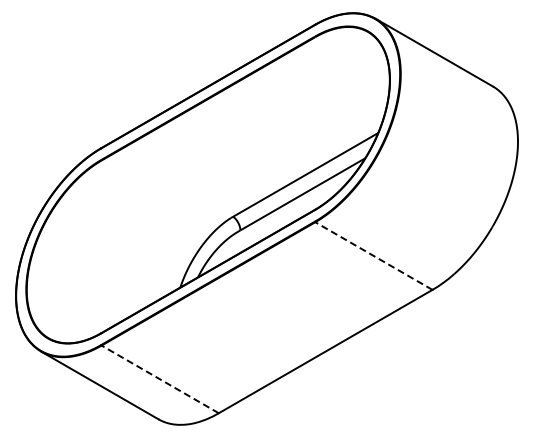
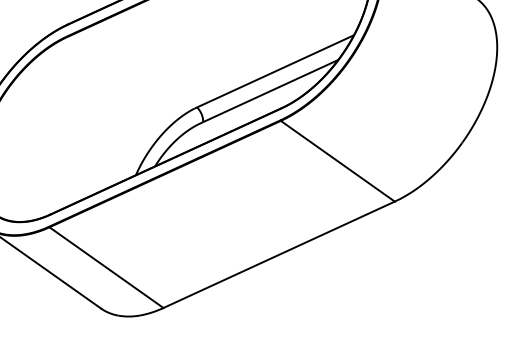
line: (373, 256) -> (337, 161), dashed -> solid
line: (160, 379) -> (106, 267), dashed -> solid

